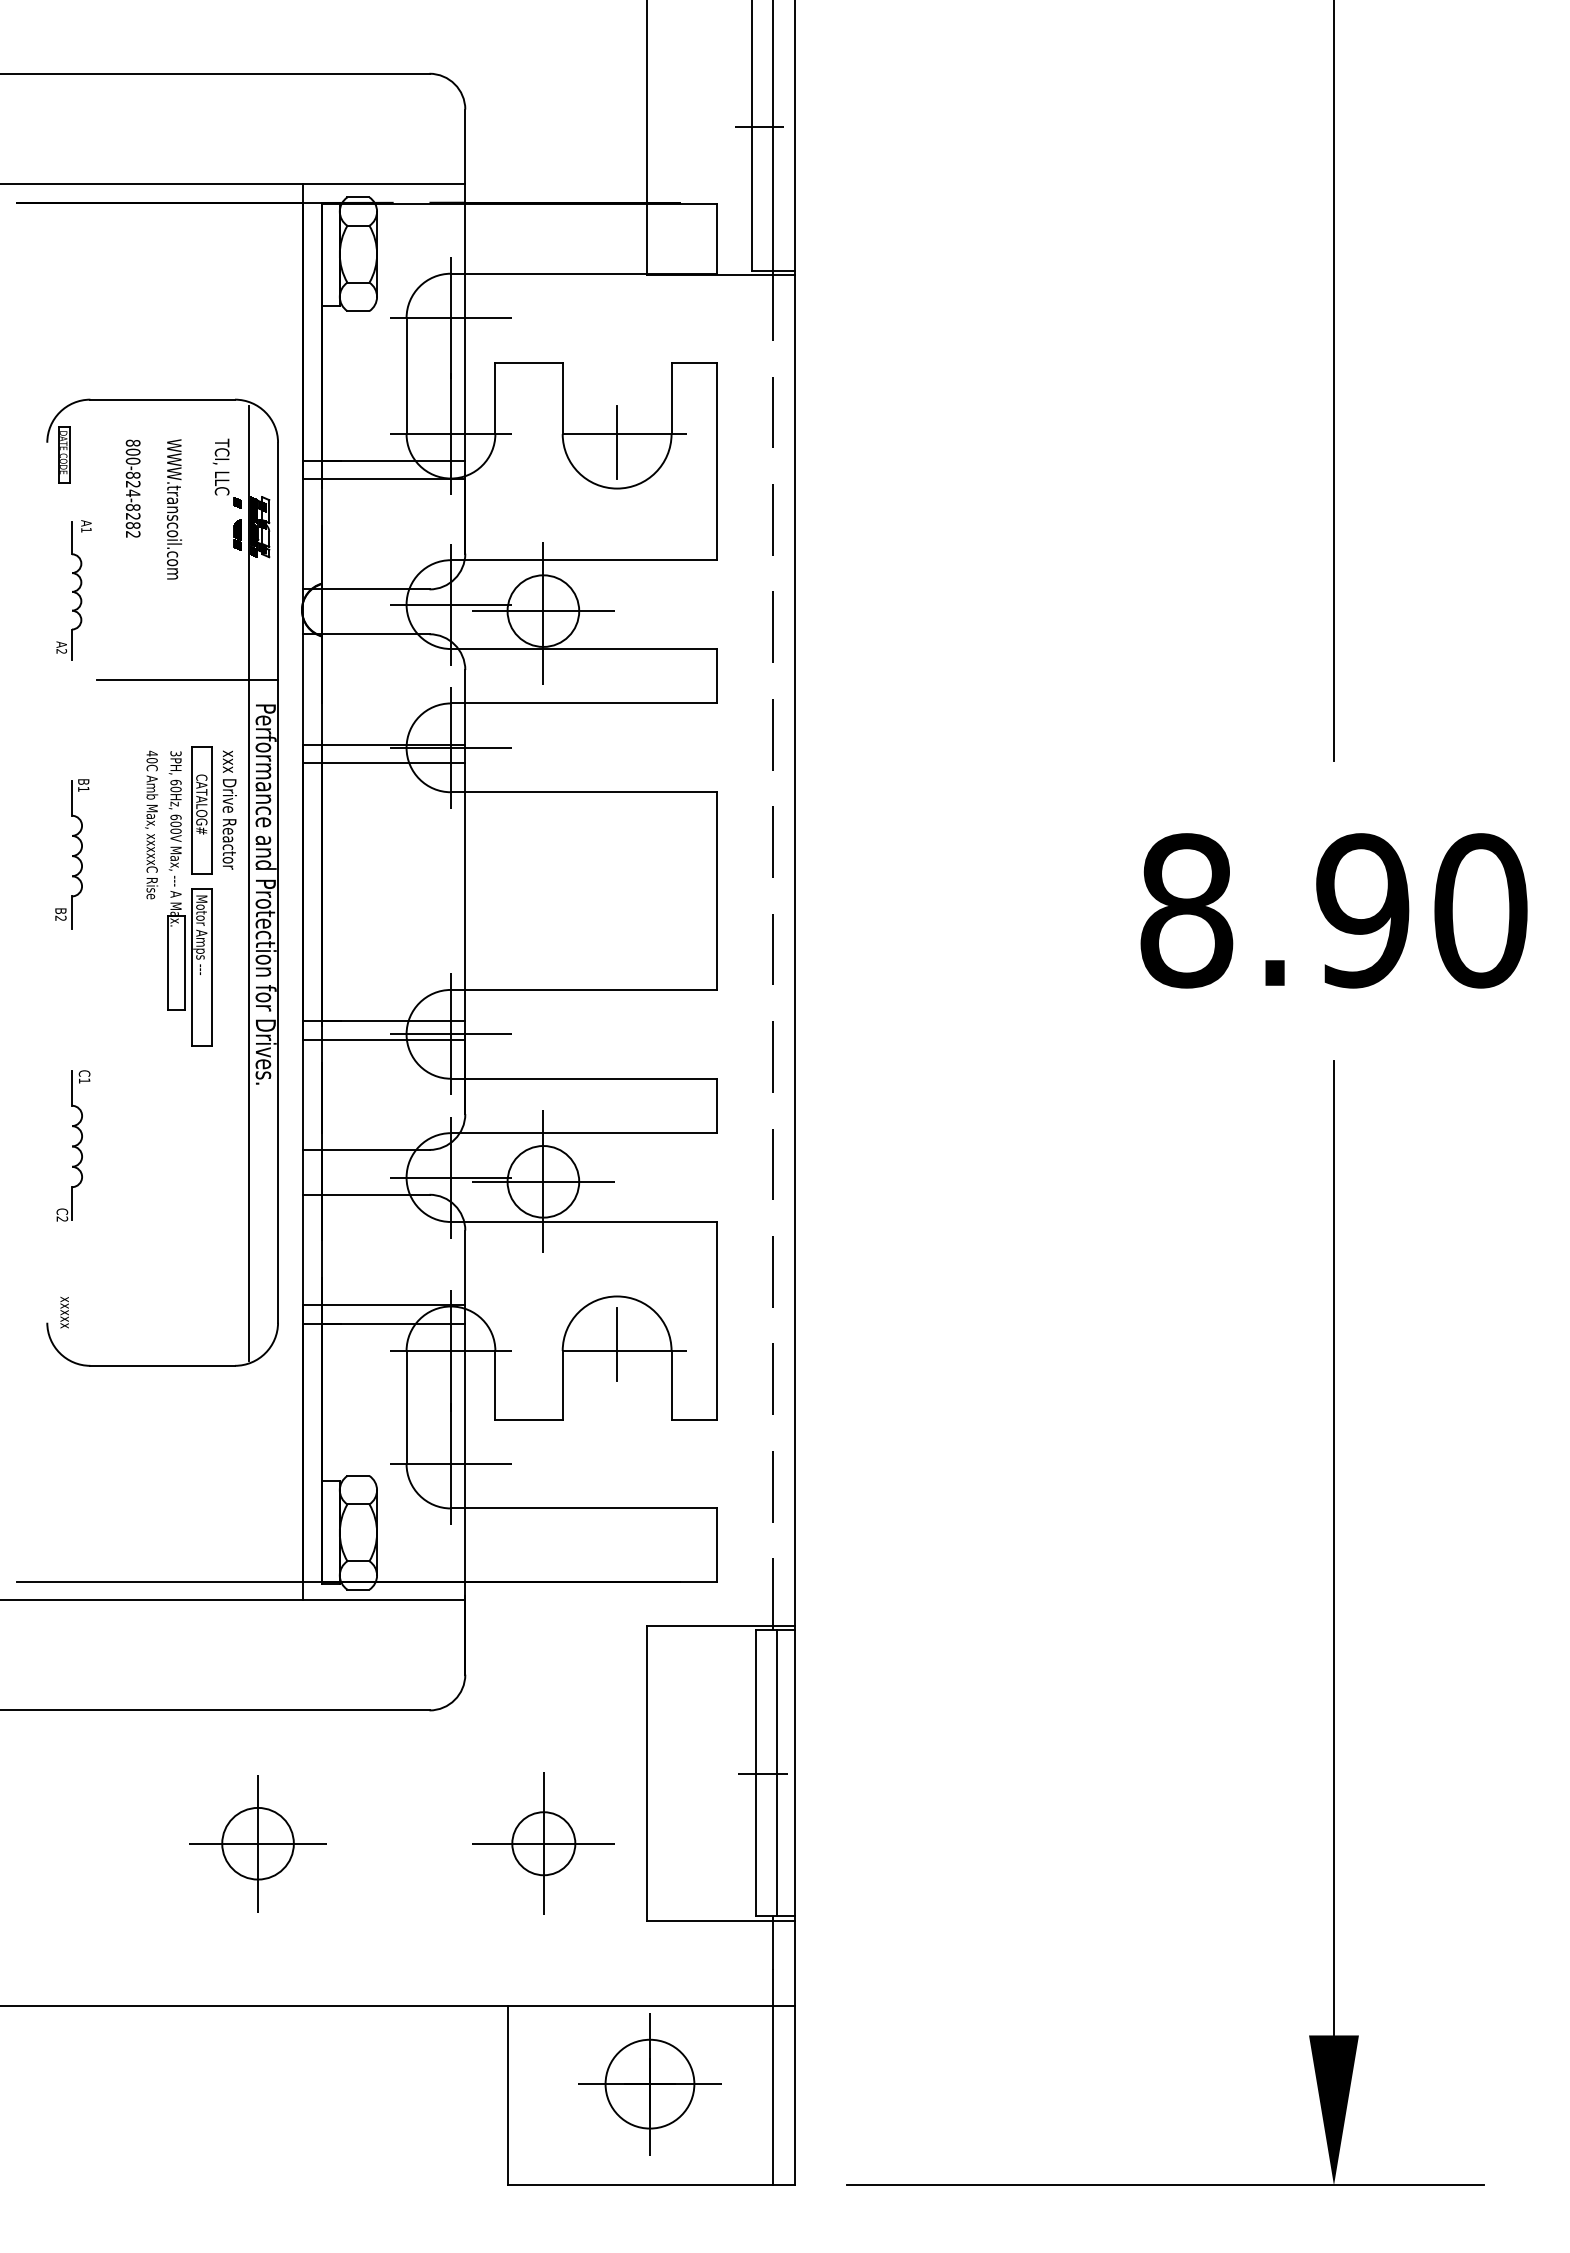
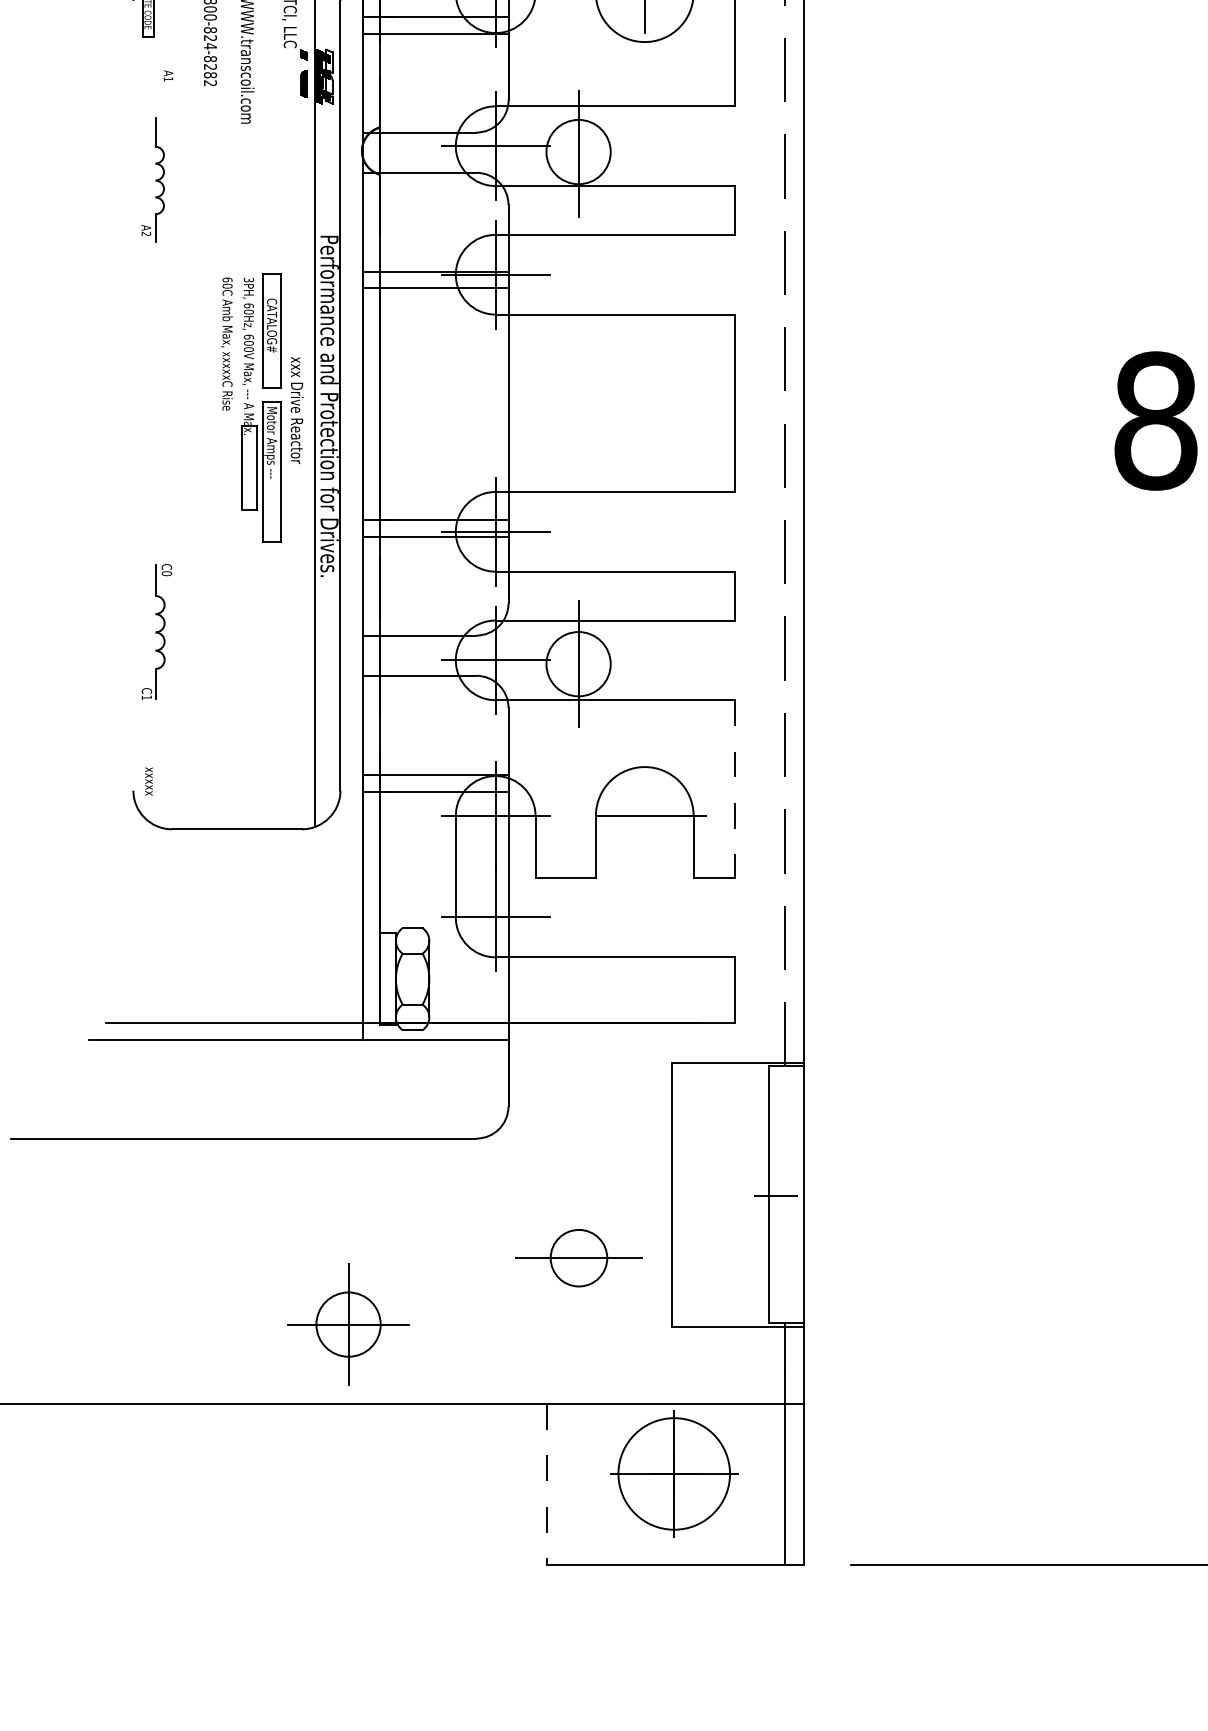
part: (69, 590) -> (153, 179), moved
line: (543, 611) -> (578, 152), removed
line: (186, 679) -> (258, 213), removed
text: (151, 753) -> (226, 279), 40C -> 60C
text: (229, 809) -> (296, 409), moved
part: (72, 854) -> (156, 370), removed
text: (84, 1080) -> (166, 573), C1 -> C0
line: (543, 1181) -> (578, 663), removed
text: (62, 1218) -> (147, 697), C2 -> C1
line: (717, 1320) -> (734, 788), solid -> dashed
line: (617, 1344) -> (645, 810), removed
line: (777, 1772) -> (788, 1194), removed
part: (257, 1843) -> (348, 1324), moved
line: (543, 1843) -> (578, 1257), removed
circle: (649, 2083) -> (673, 1473), size x1.4
line: (508, 2095) -> (547, 1484), solid -> dashed

